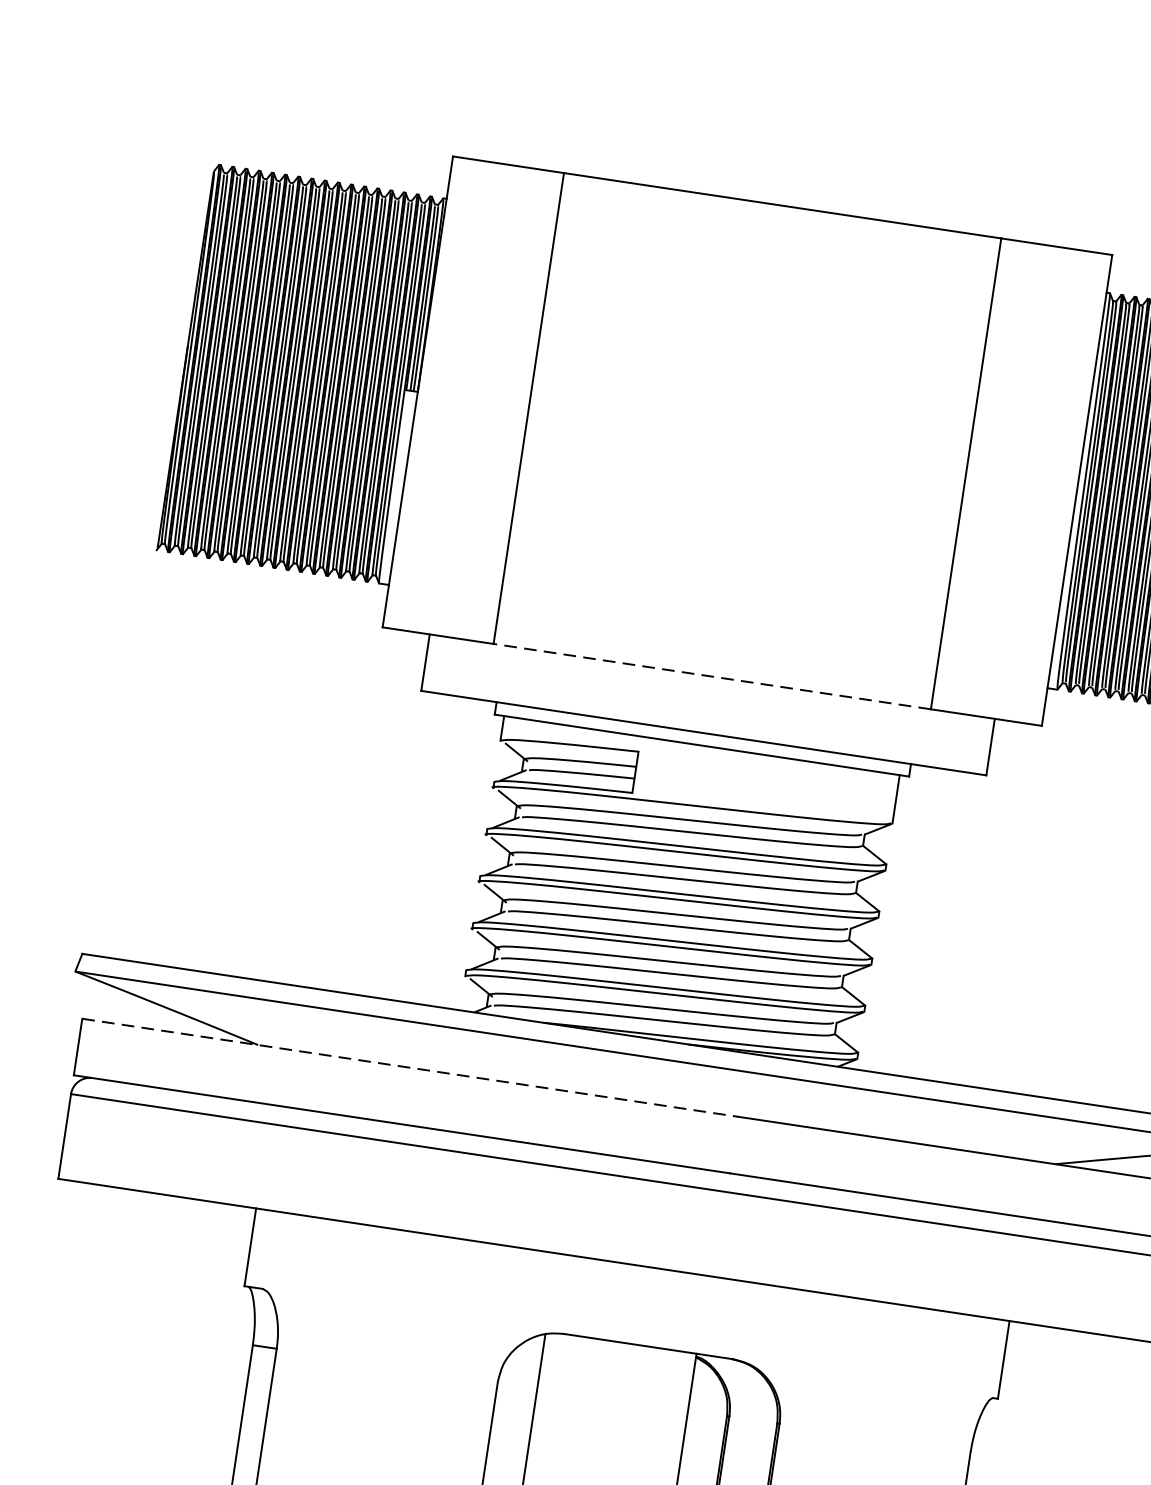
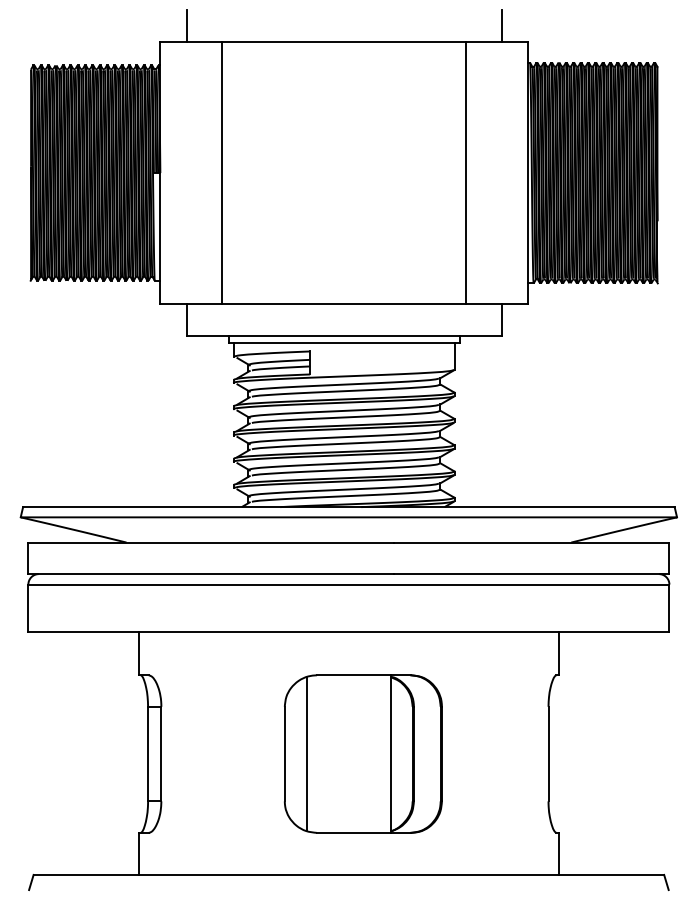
line: (504, 134) -> (186, 25), added
line: (1068, 218) -> (501, 25), added
line: (712, 676) -> (344, 304), dashed -> solid
line: (410, 1067) -> (211, 542), dashed -> solid

